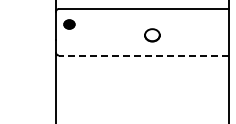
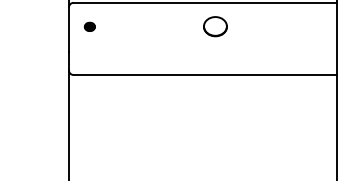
part: (69, 24) -> (89, 26), size x0.62
part: (152, 35) -> (215, 26), moved
line: (143, 55) -> (204, 74), dashed -> solid

